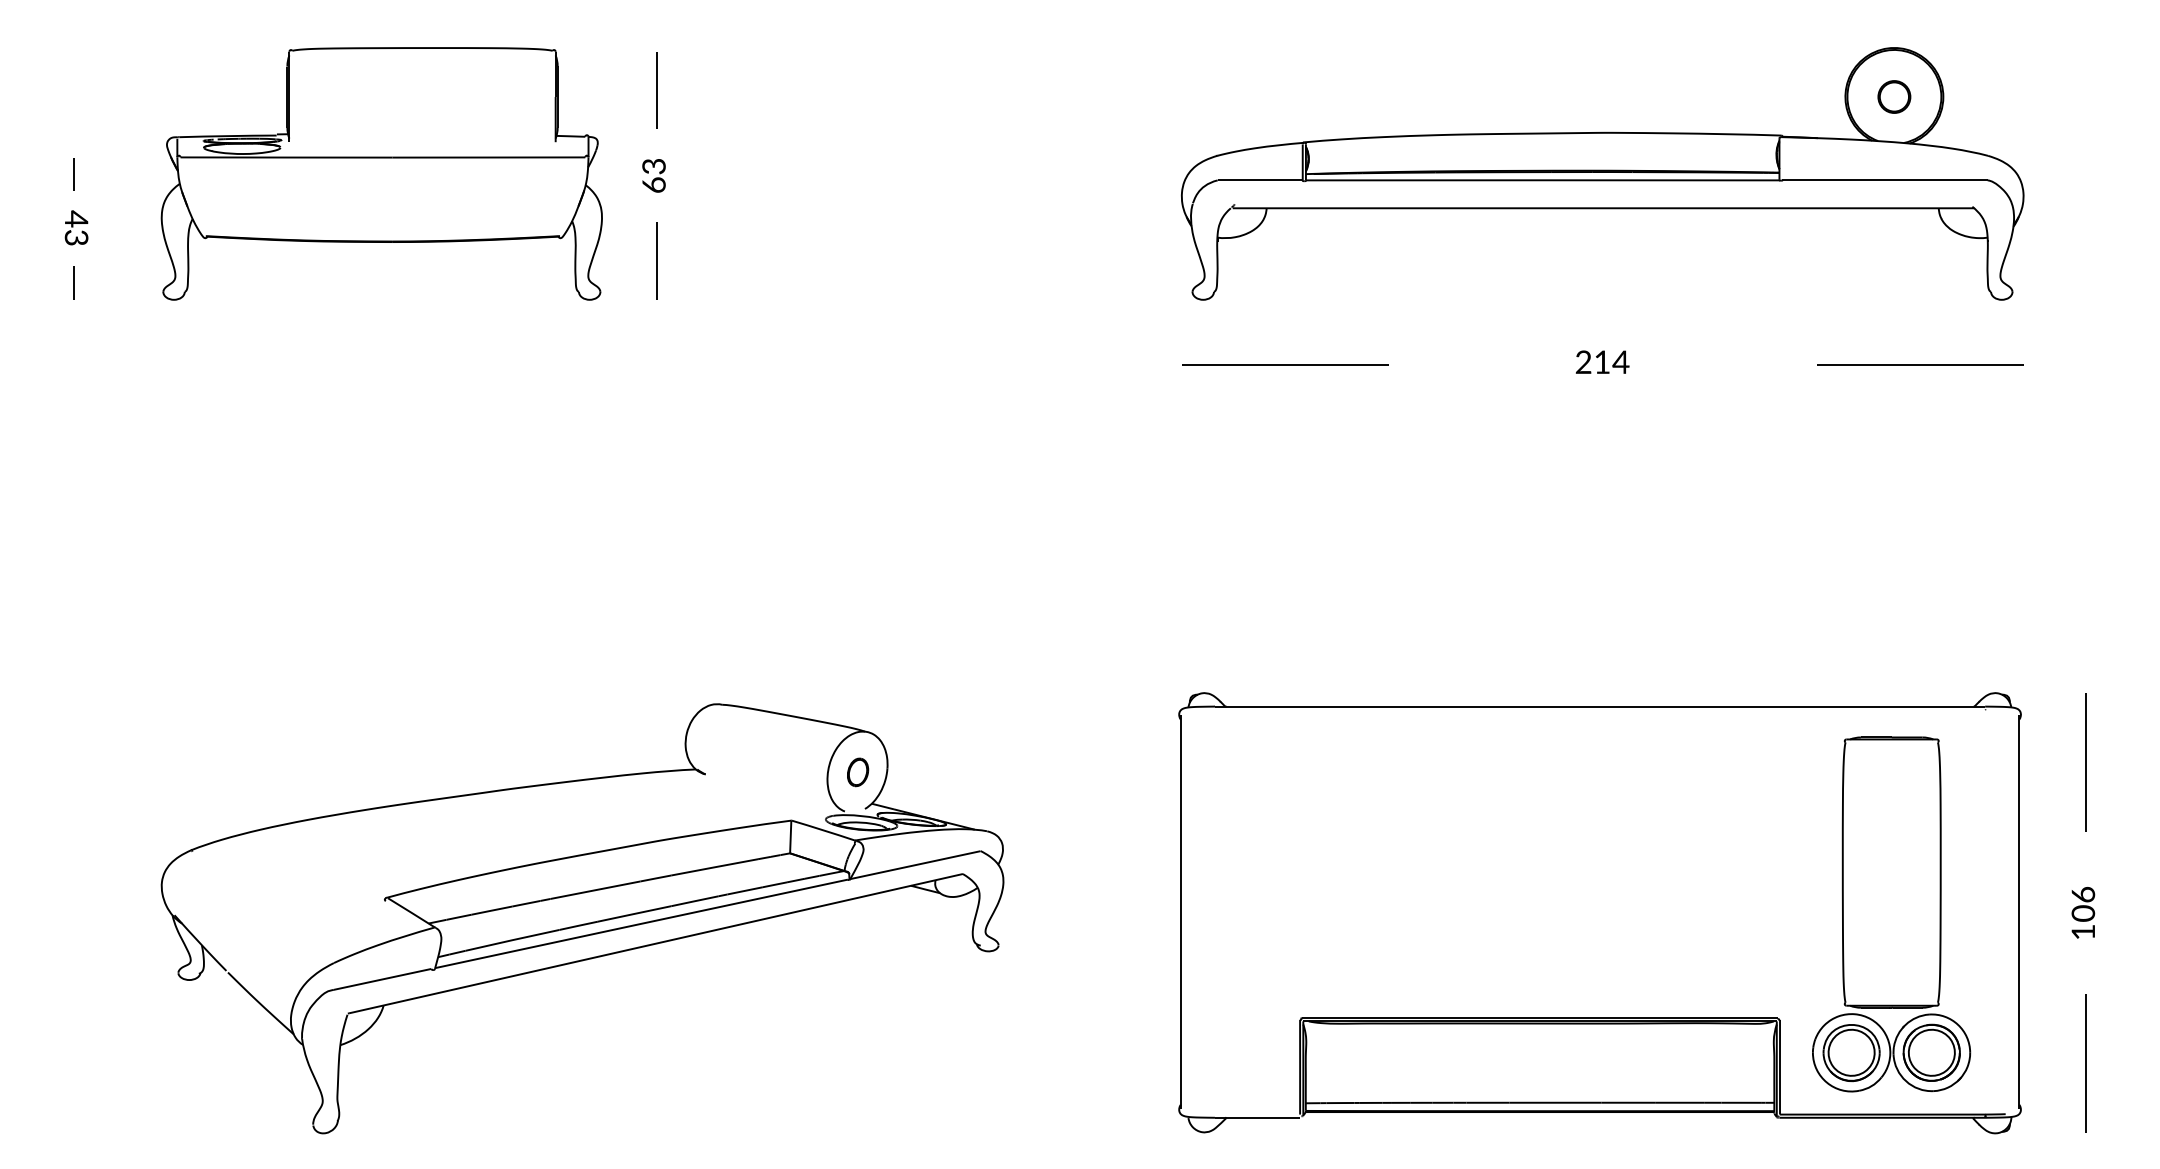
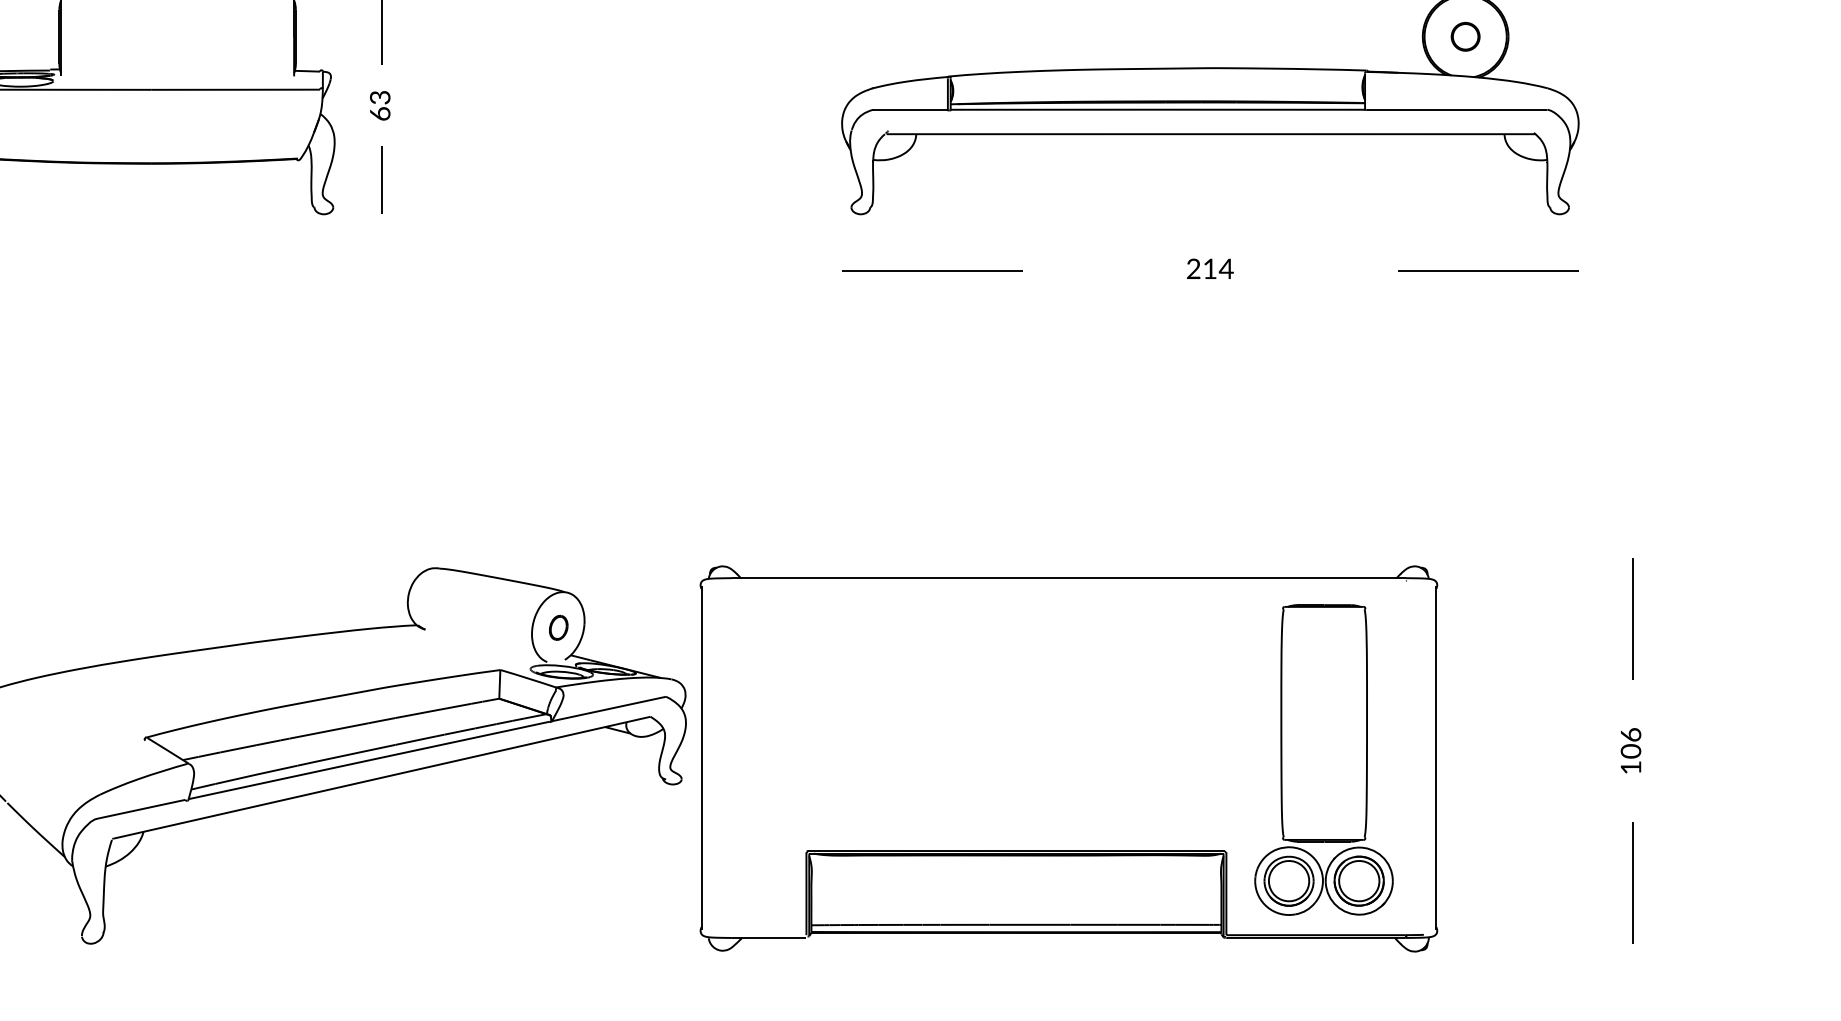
part: (1599, 1017) -> (1068, 850), moved

